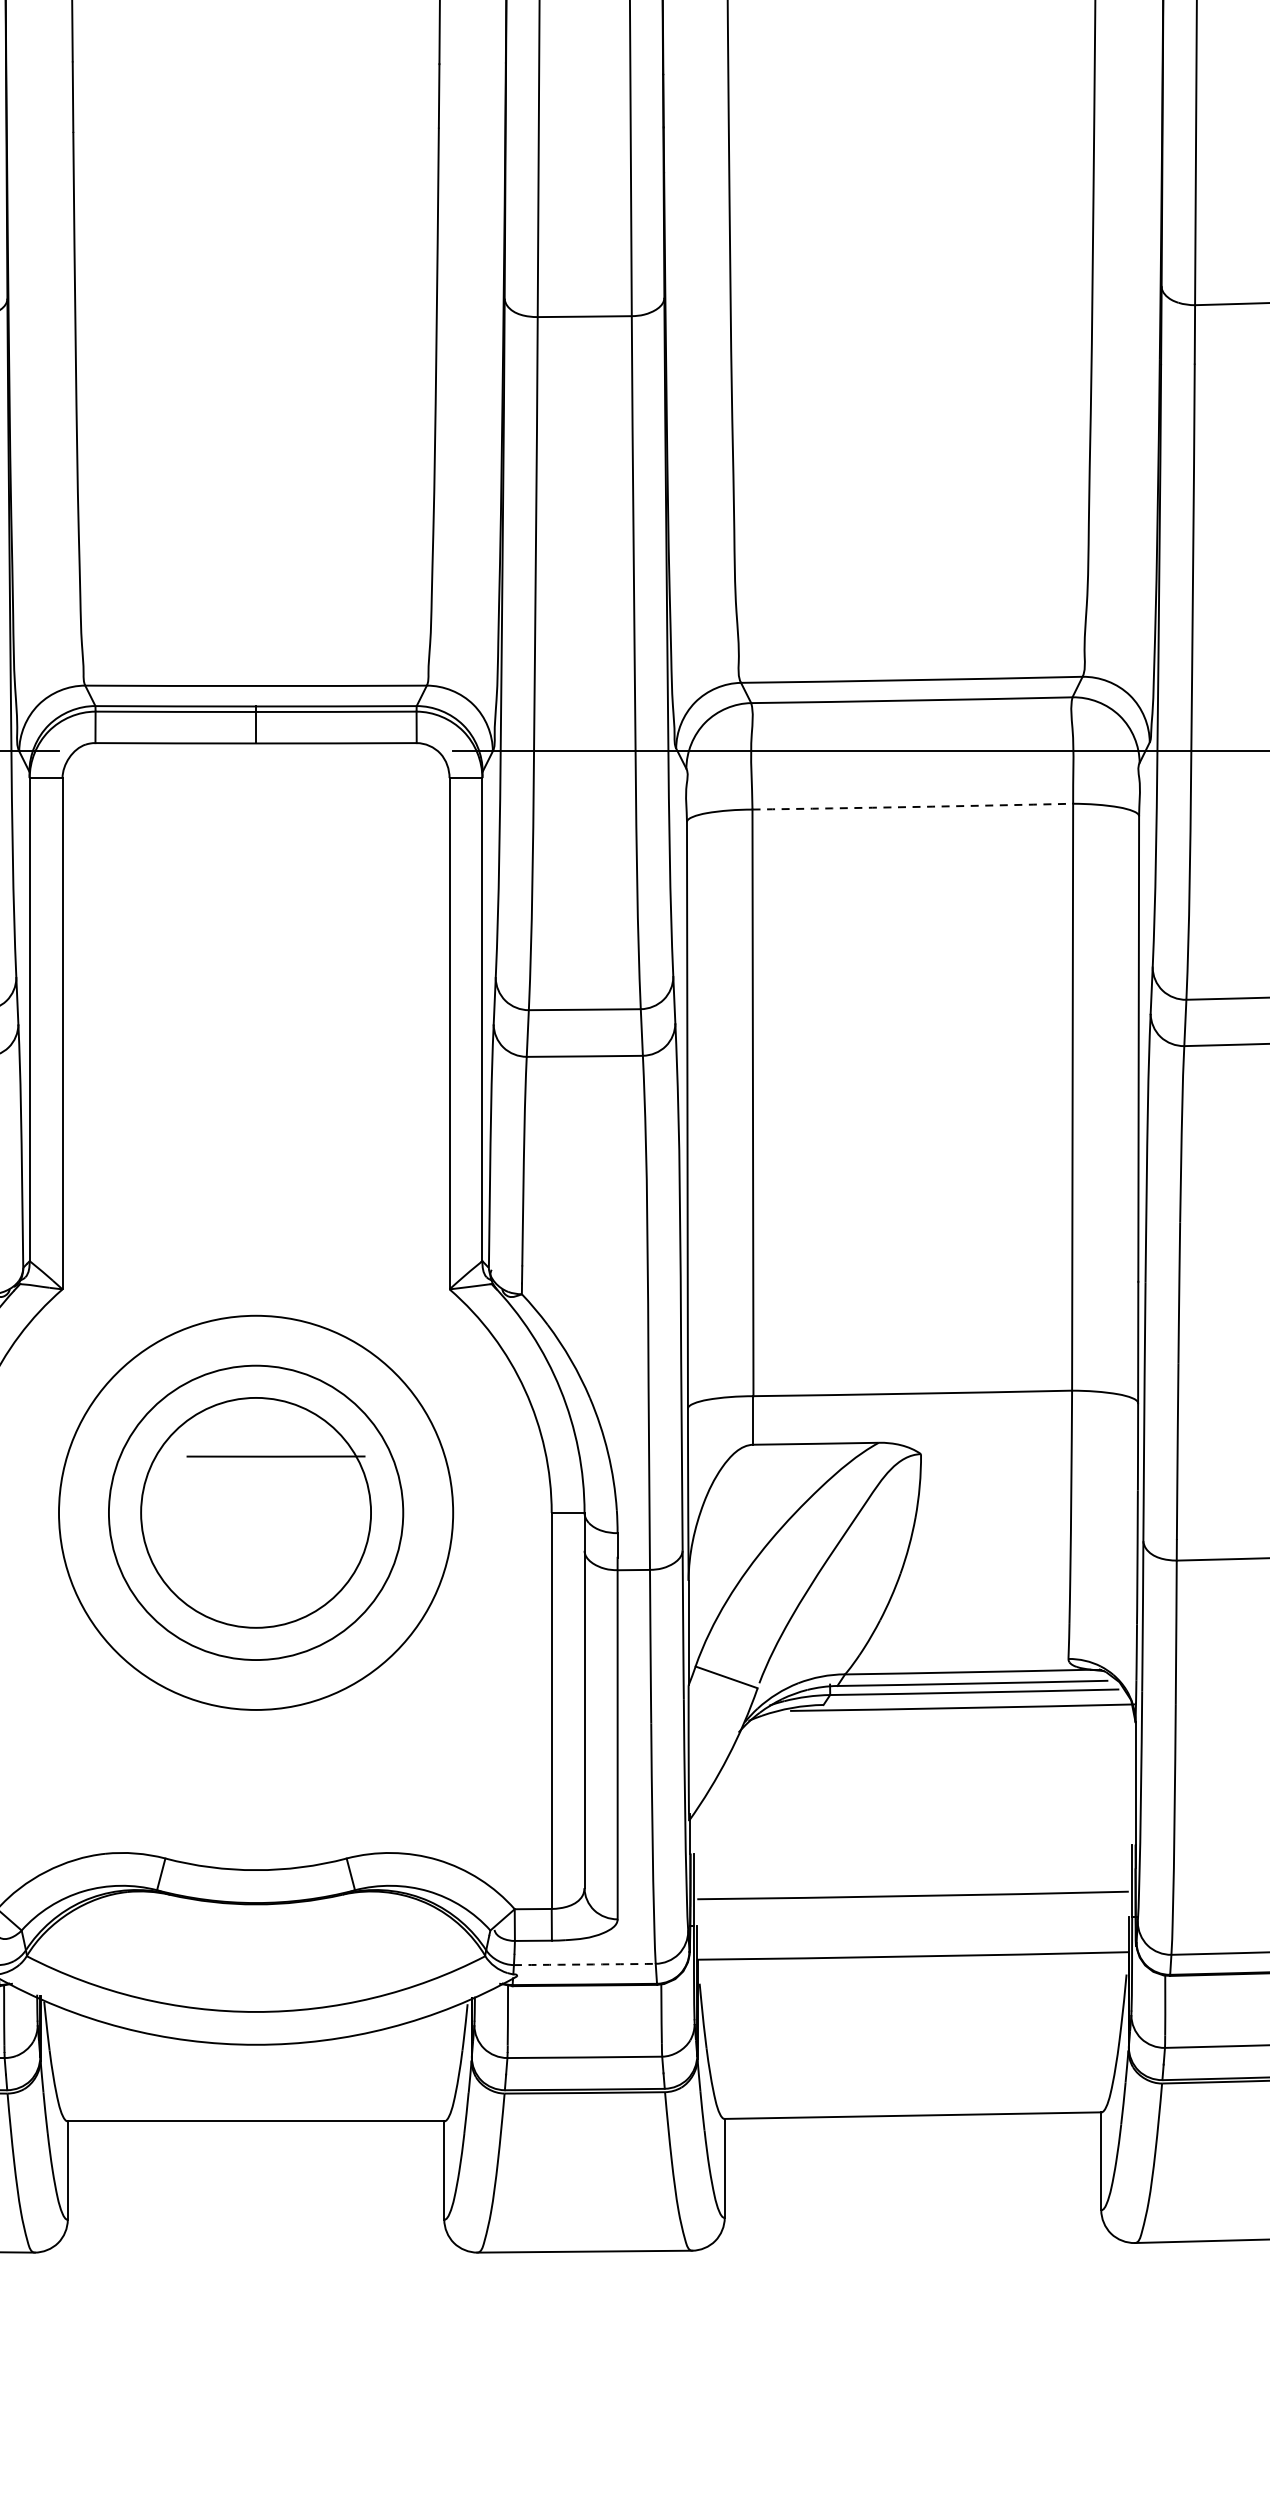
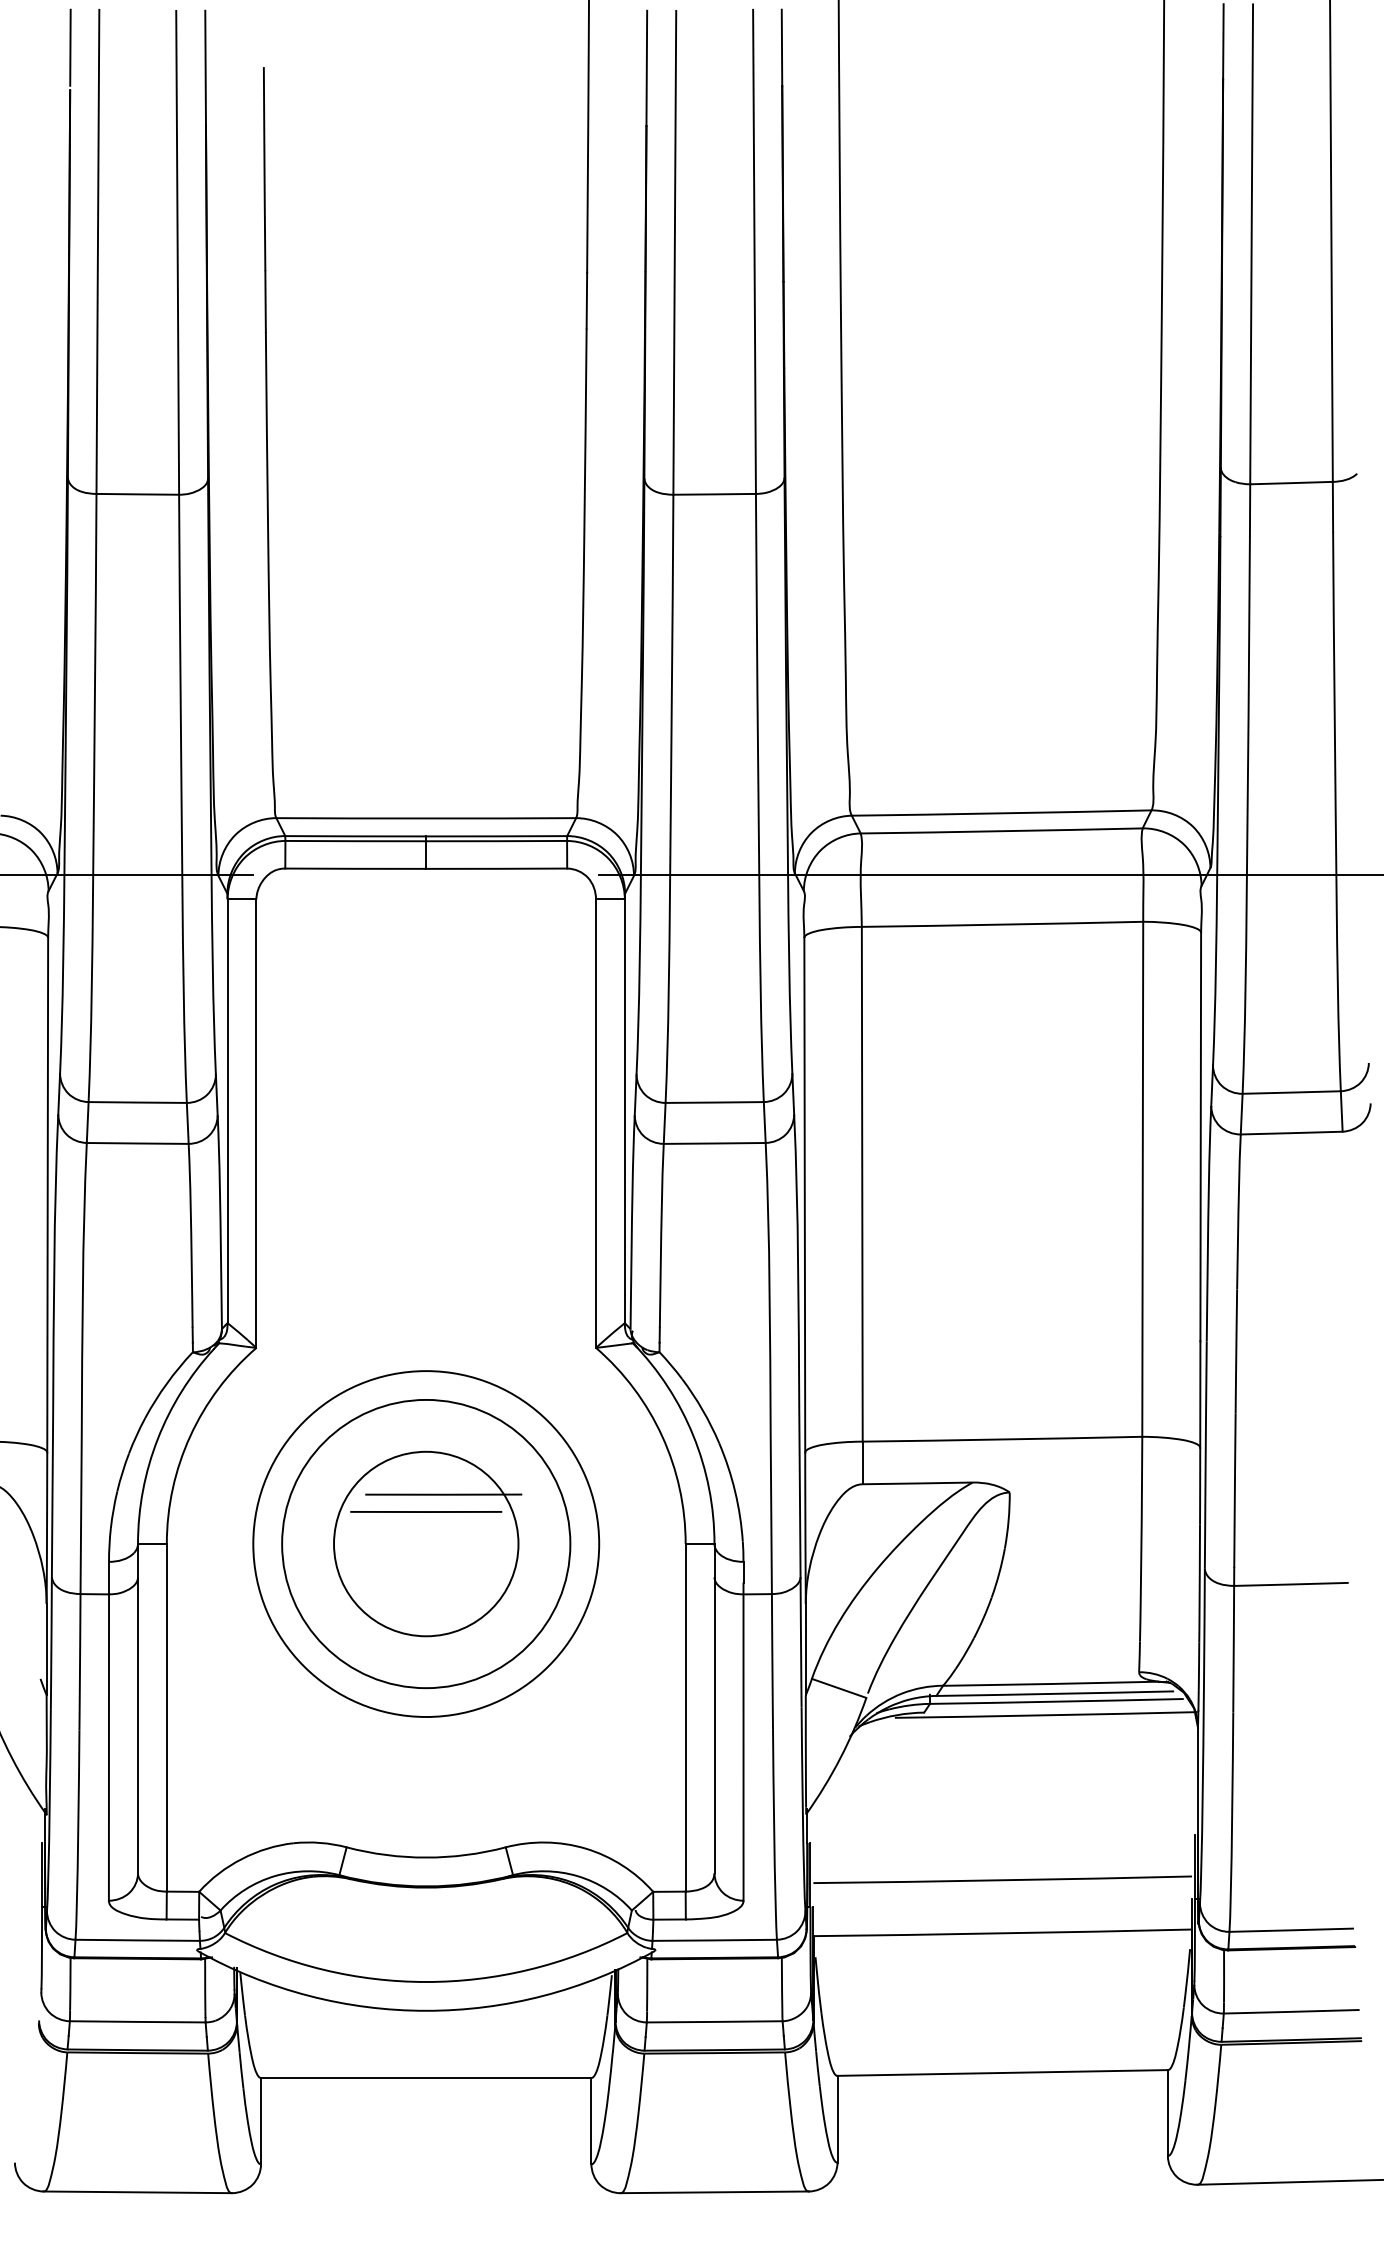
arc: (912, 806) -> (1002, 924), dashed -> solid
line: (256, 1475) -> (426, 1511), added
circle: (256, 1512) -> (426, 1543), size x0.71
circle: (256, 1512) -> (426, 1543), size x1.43
arc: (584, 1964) -> (714, 1940), dashed -> solid

